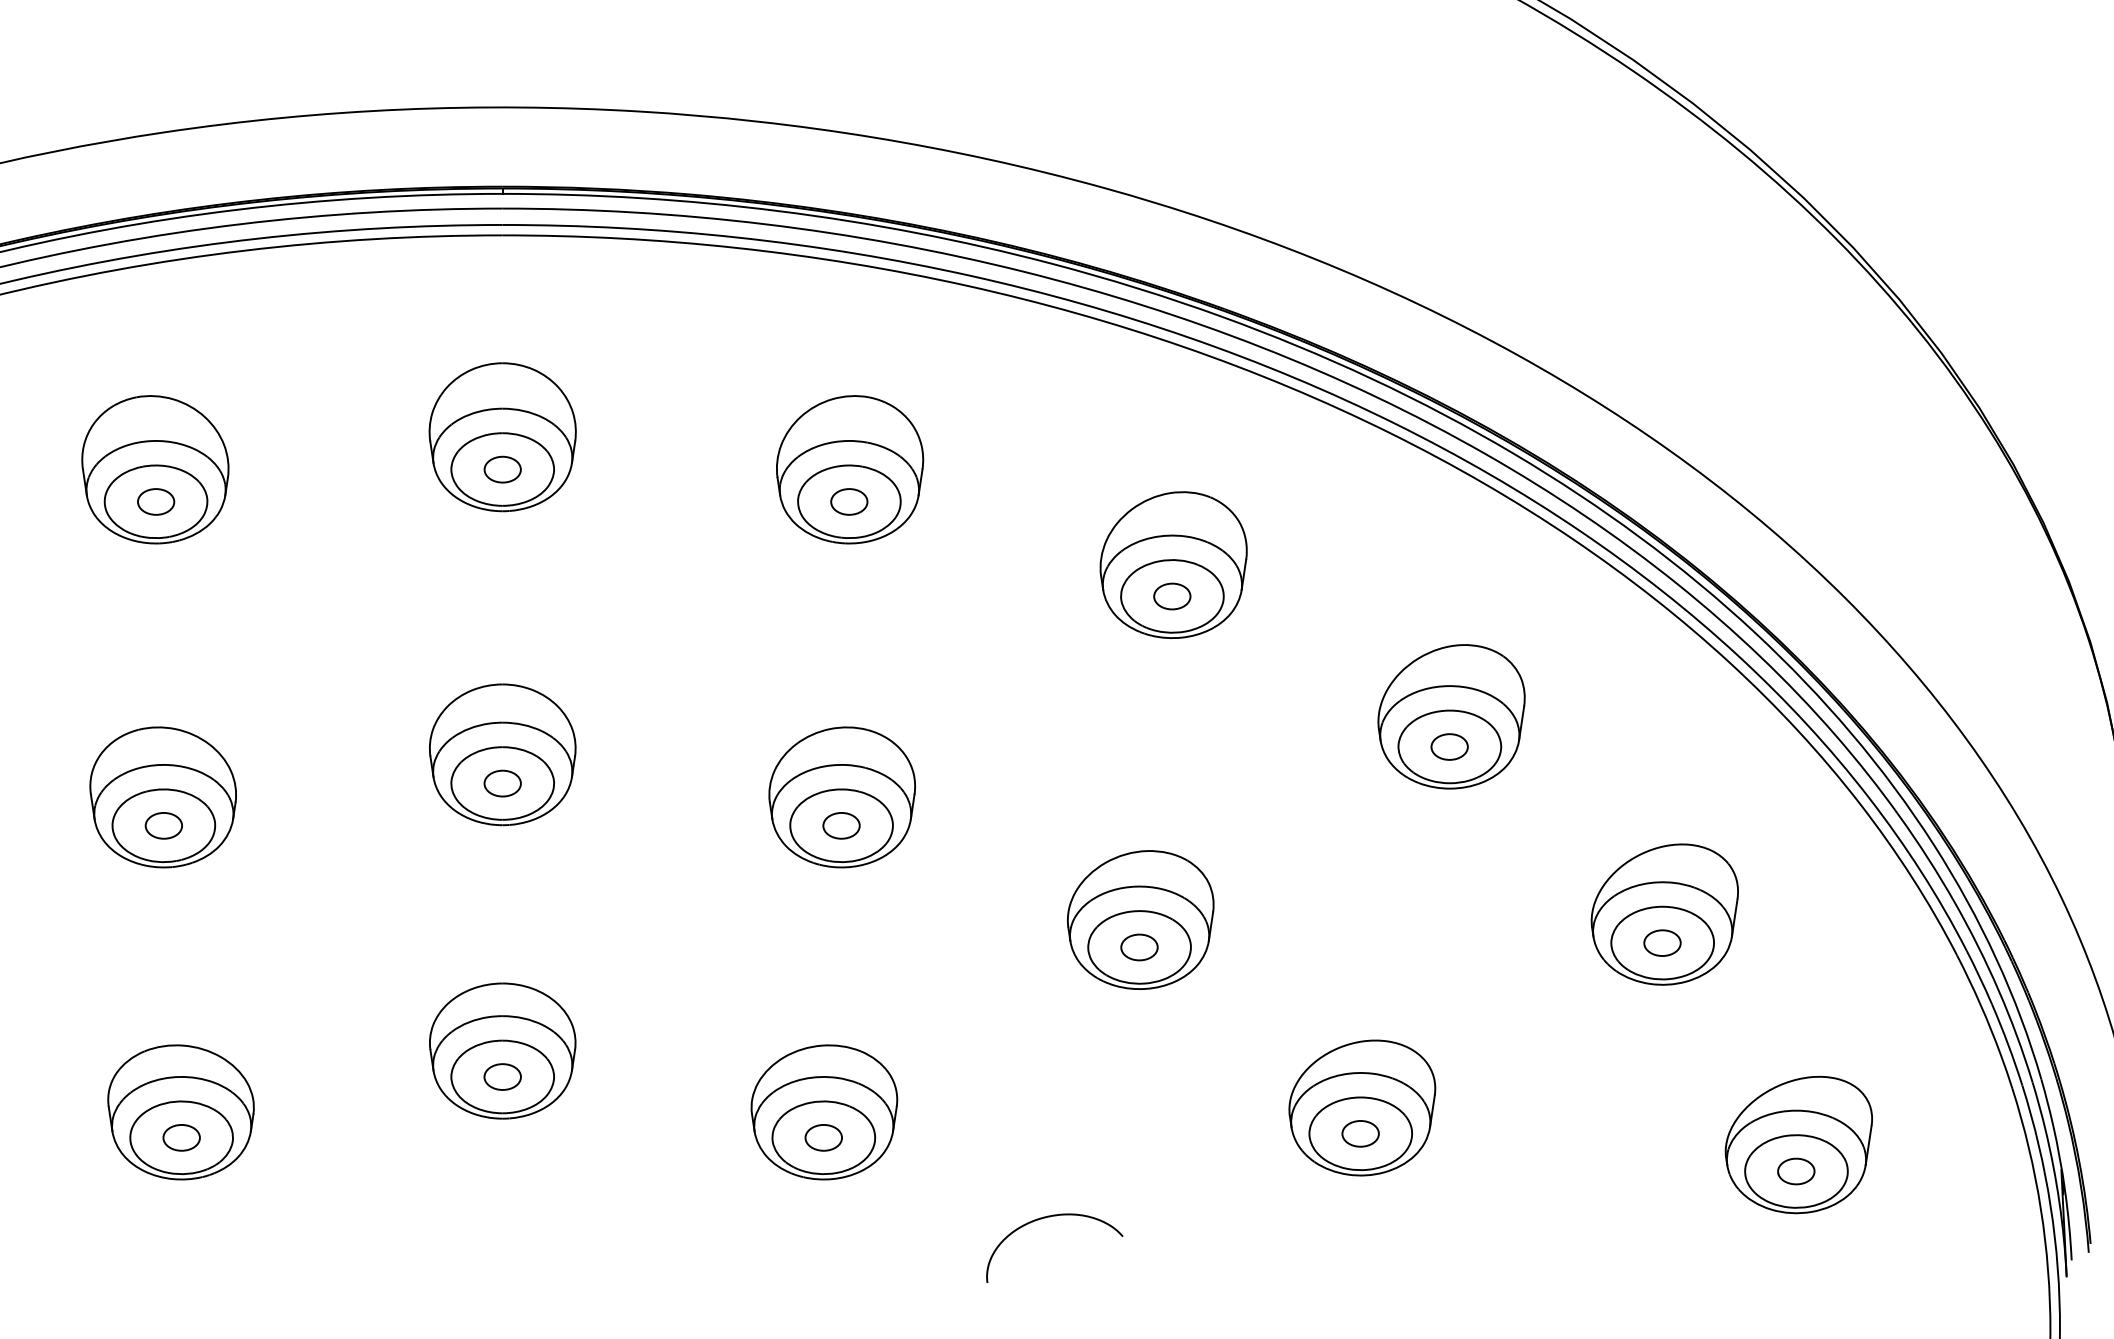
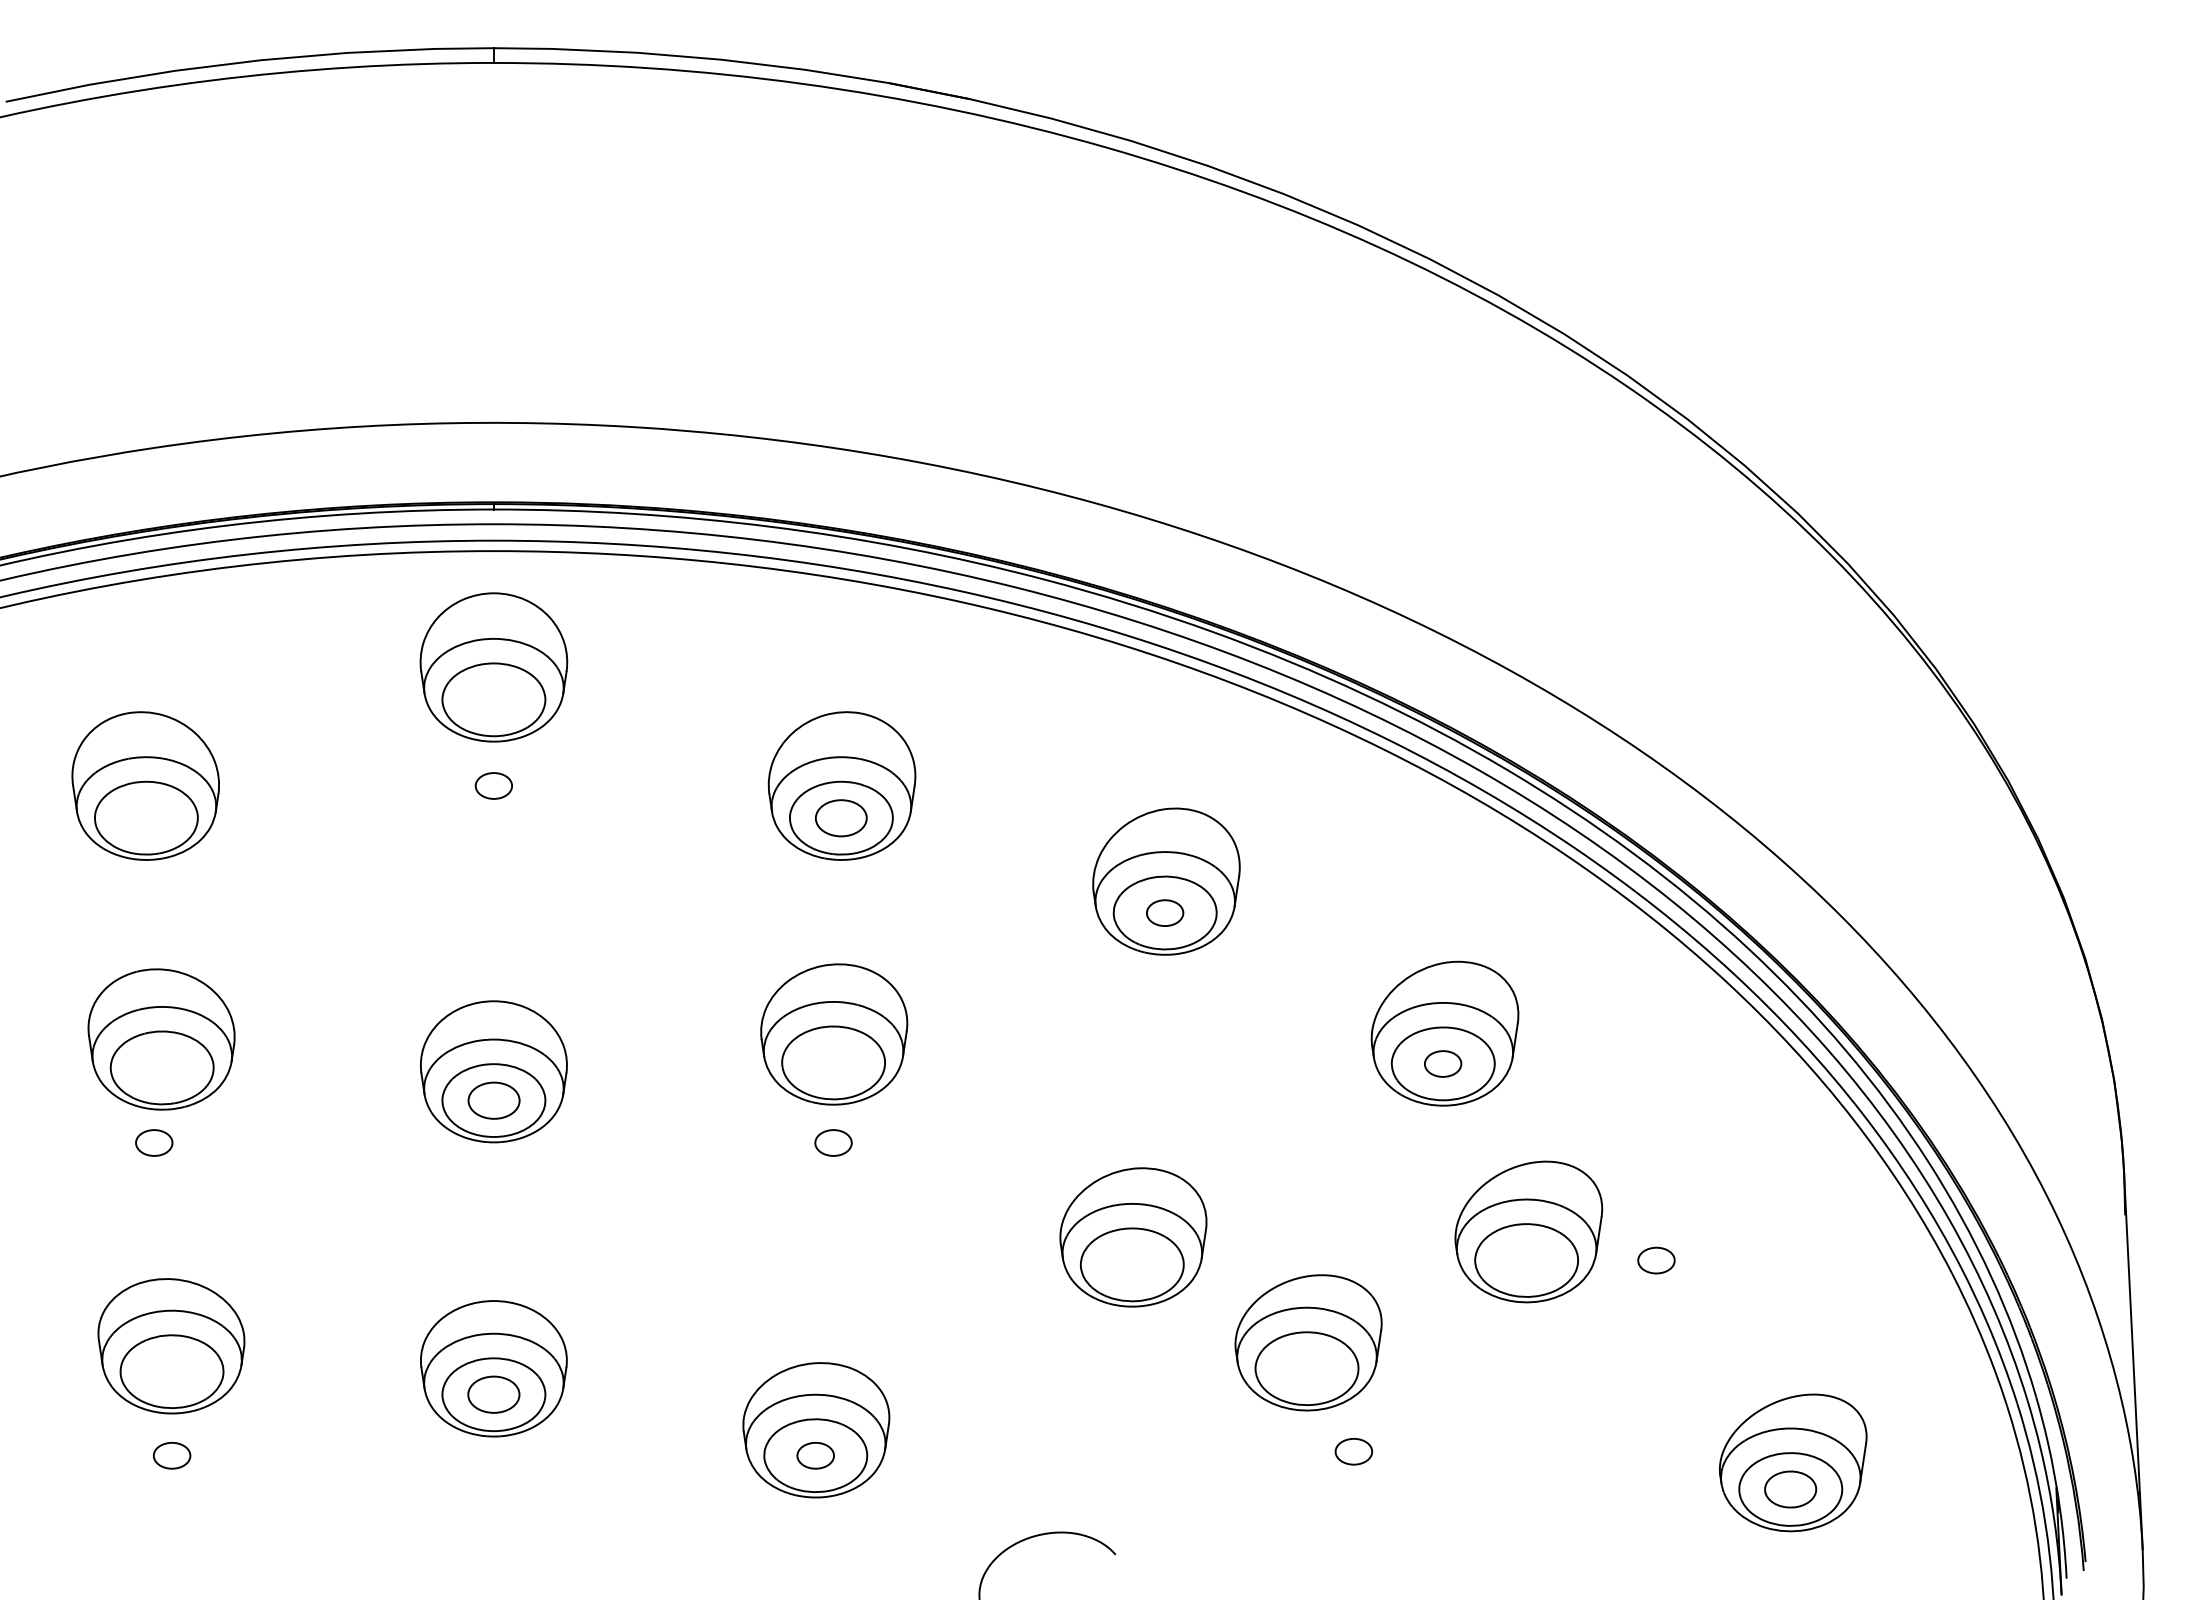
part: (502, 437) -> (493, 667), moved
part: (156, 502) -> (146, 818), removed
part: (849, 502) -> (841, 818), size x1.4
part: (502, 783) -> (493, 1100), size x1.4
part: (163, 797) -> (161, 1039), moved
part: (842, 797) -> (834, 1034), moved
part: (1664, 914) -> (1528, 1231), moved
part: (1139, 947) -> (1132, 1264), removed
part: (502, 1076) -> (493, 1394), size x1.4
part: (1362, 1107) -> (1308, 1342), moved
part: (181, 1112) -> (171, 1346), moved
part: (1796, 1171) -> (1790, 1489), size x1.4

